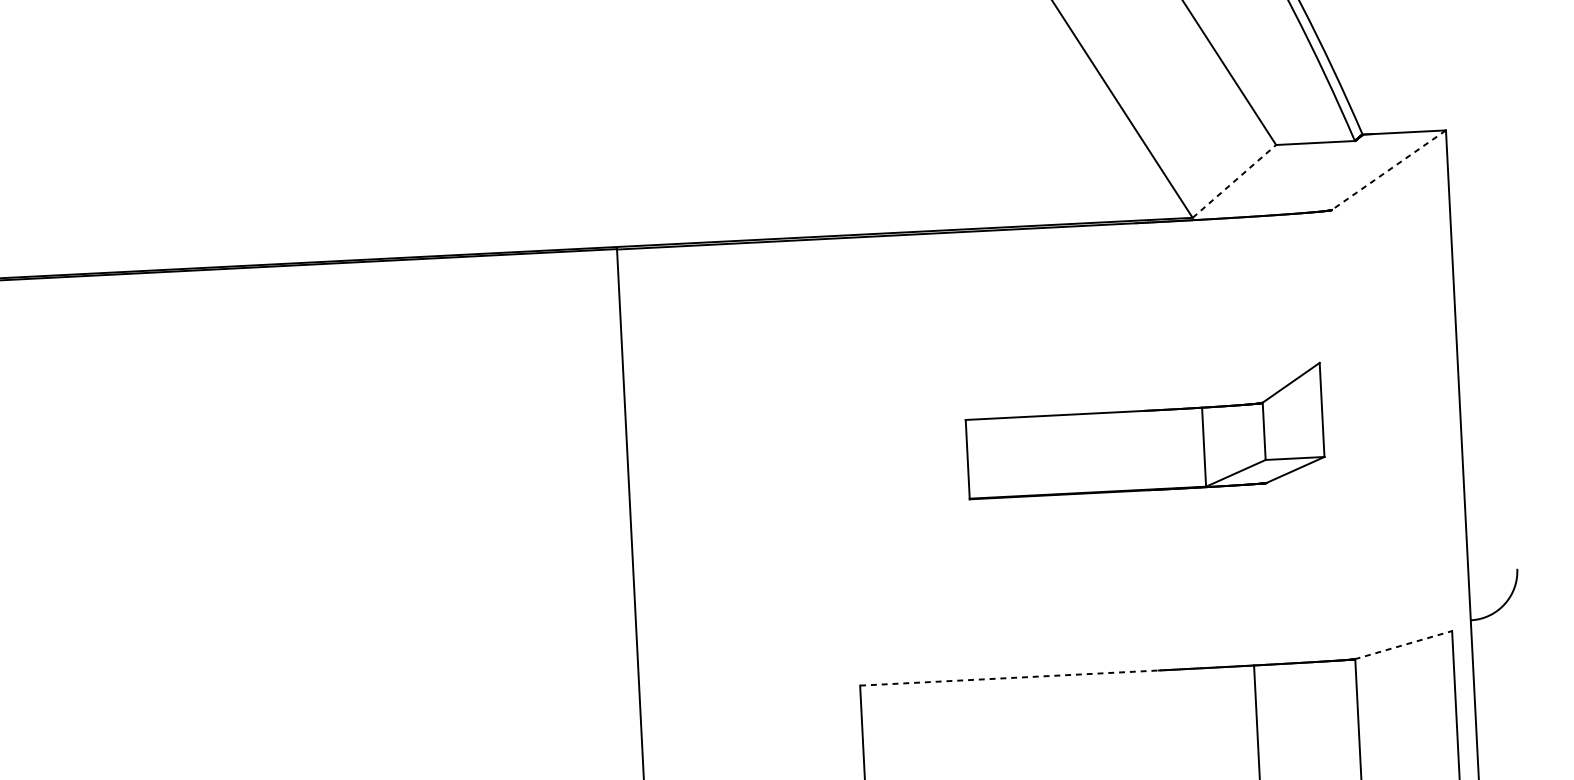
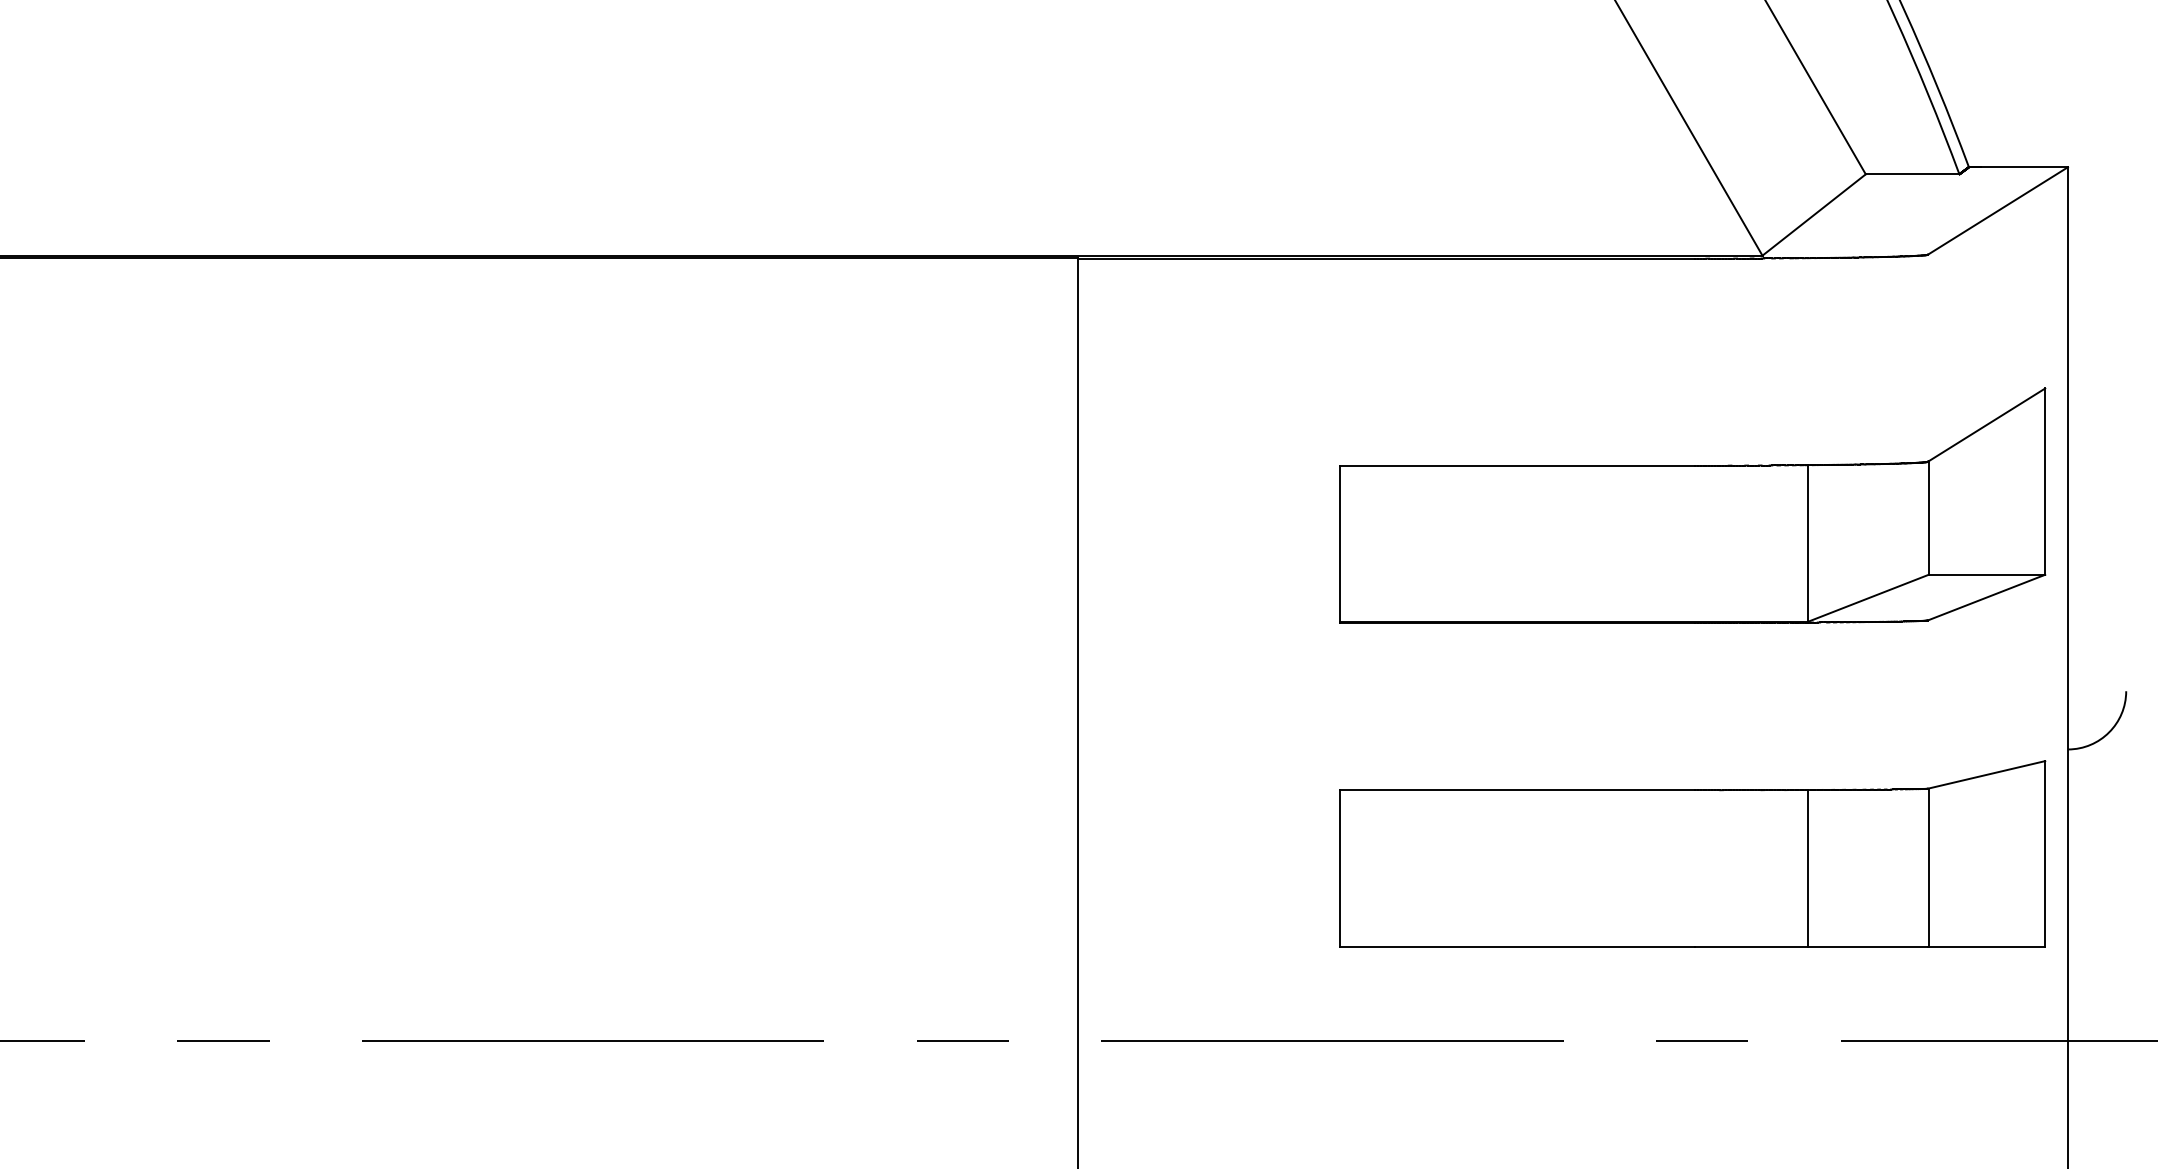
line: (1388, 169) -> (1997, 210), dashed -> solid
line: (1234, 181) -> (1814, 215), dashed -> solid
part: (1144, 431) -> (1692, 505), size x1.67
line: (1404, 644) -> (1987, 774), dashed -> solid
line: (1010, 678) -> (1518, 790), dashed -> solid

